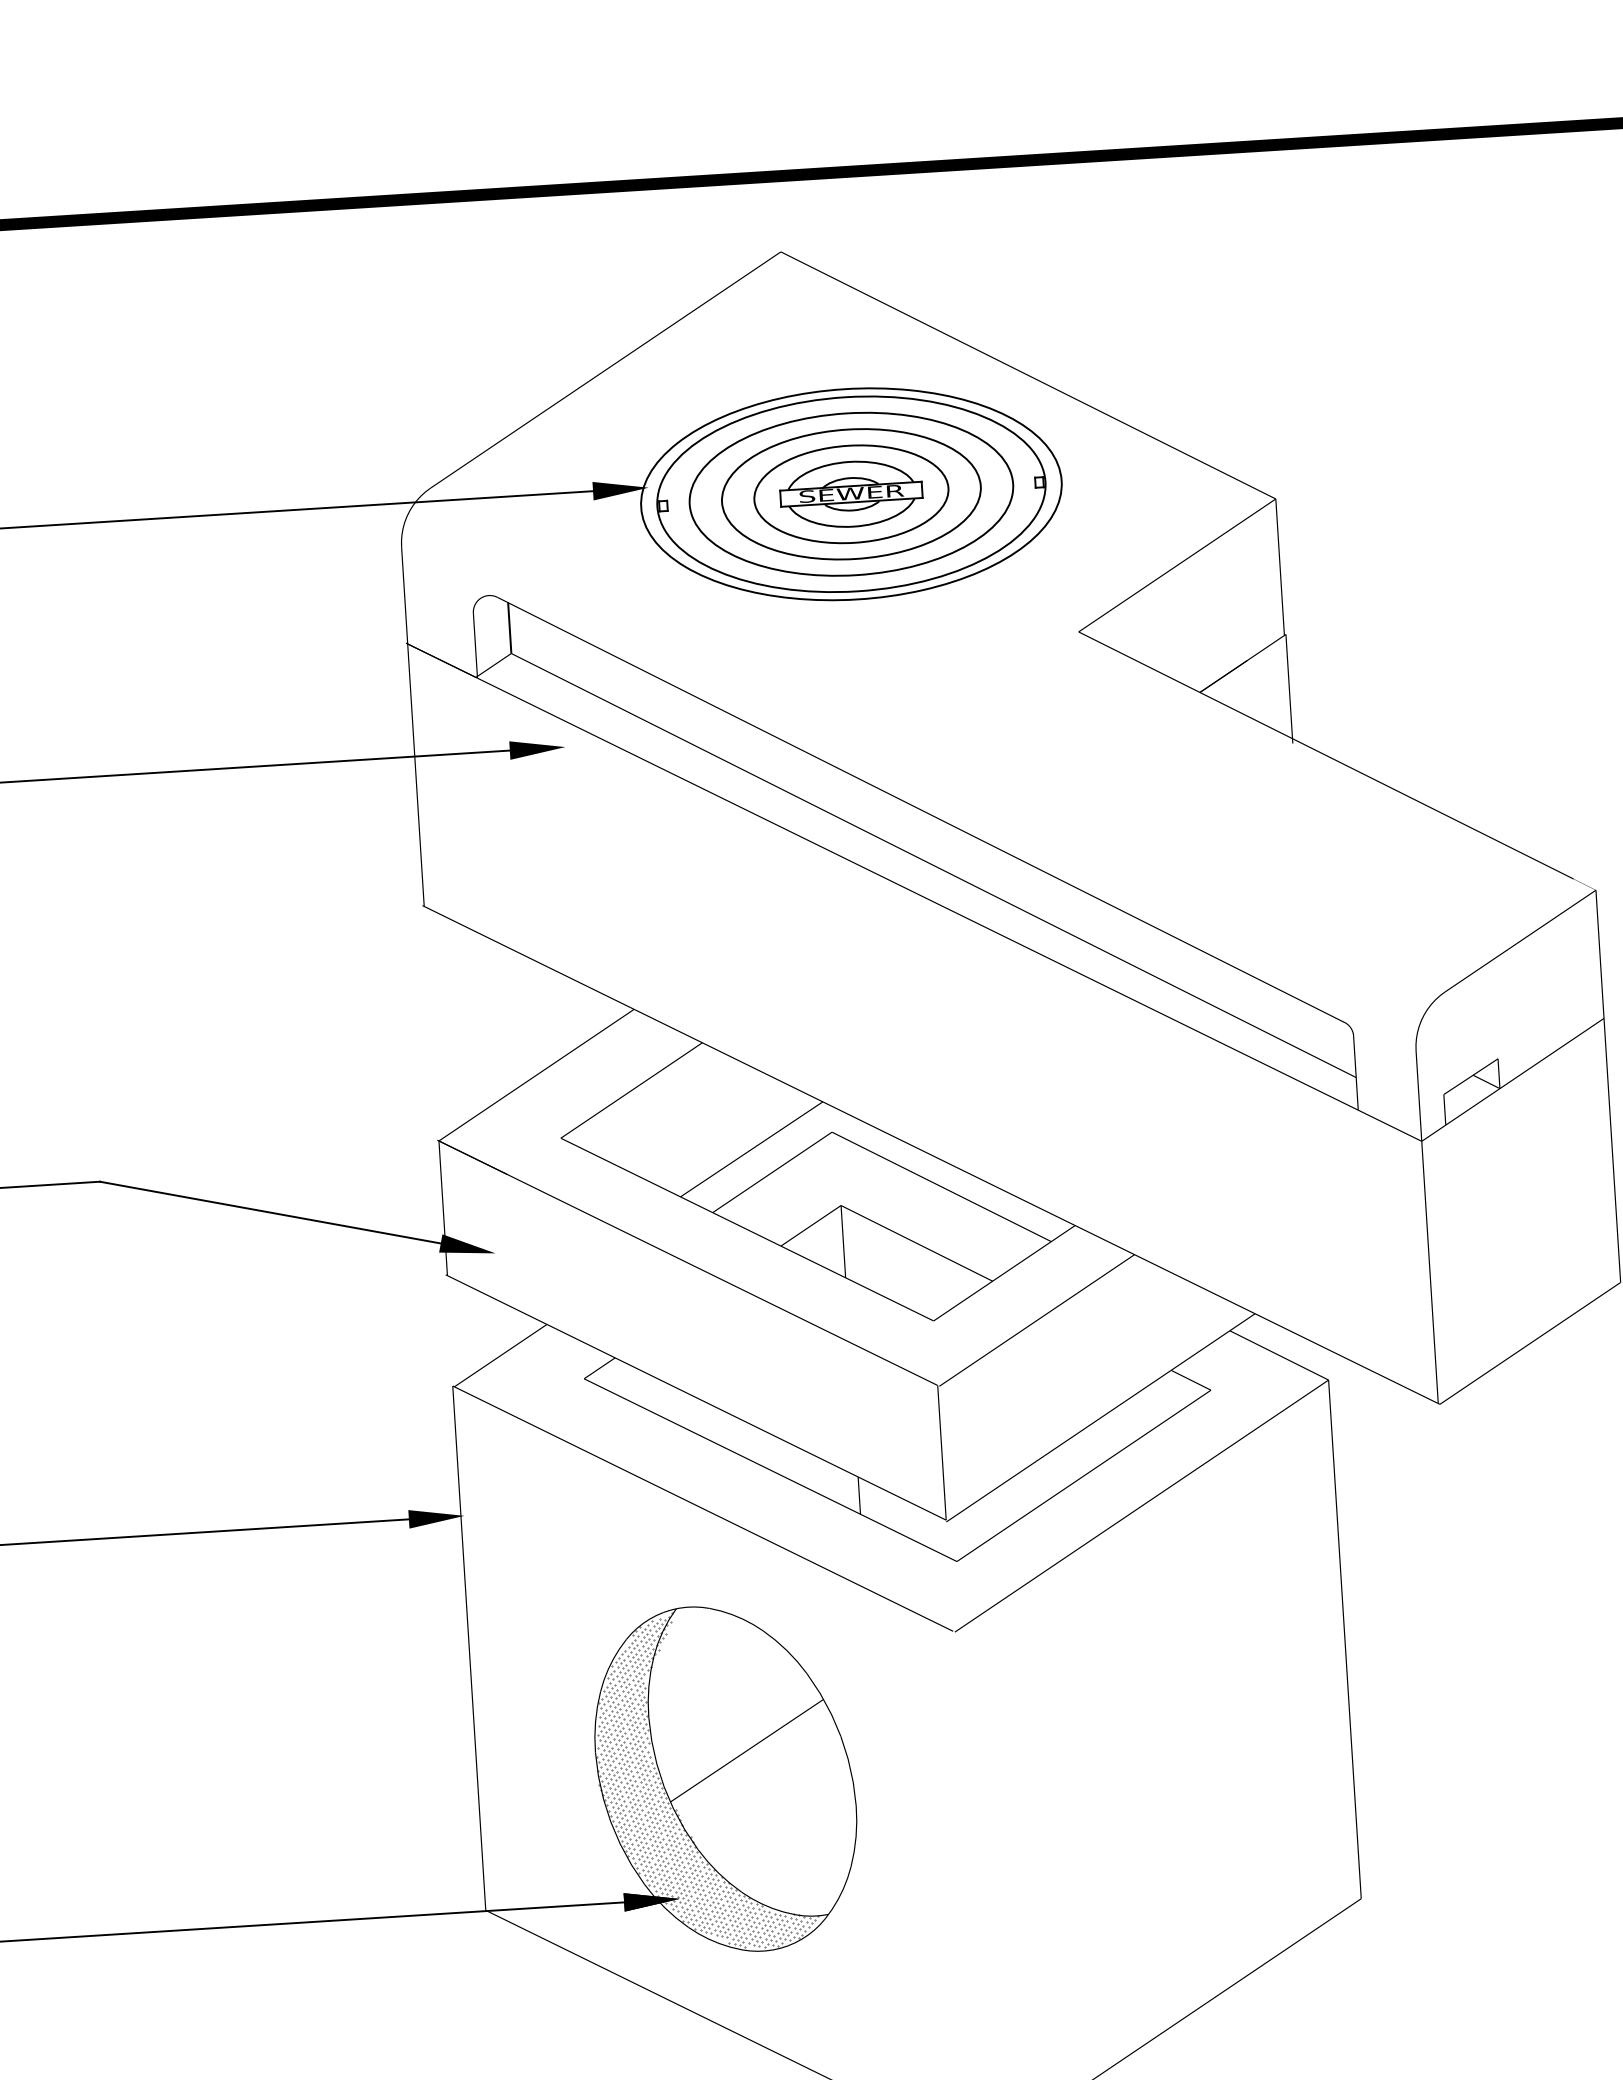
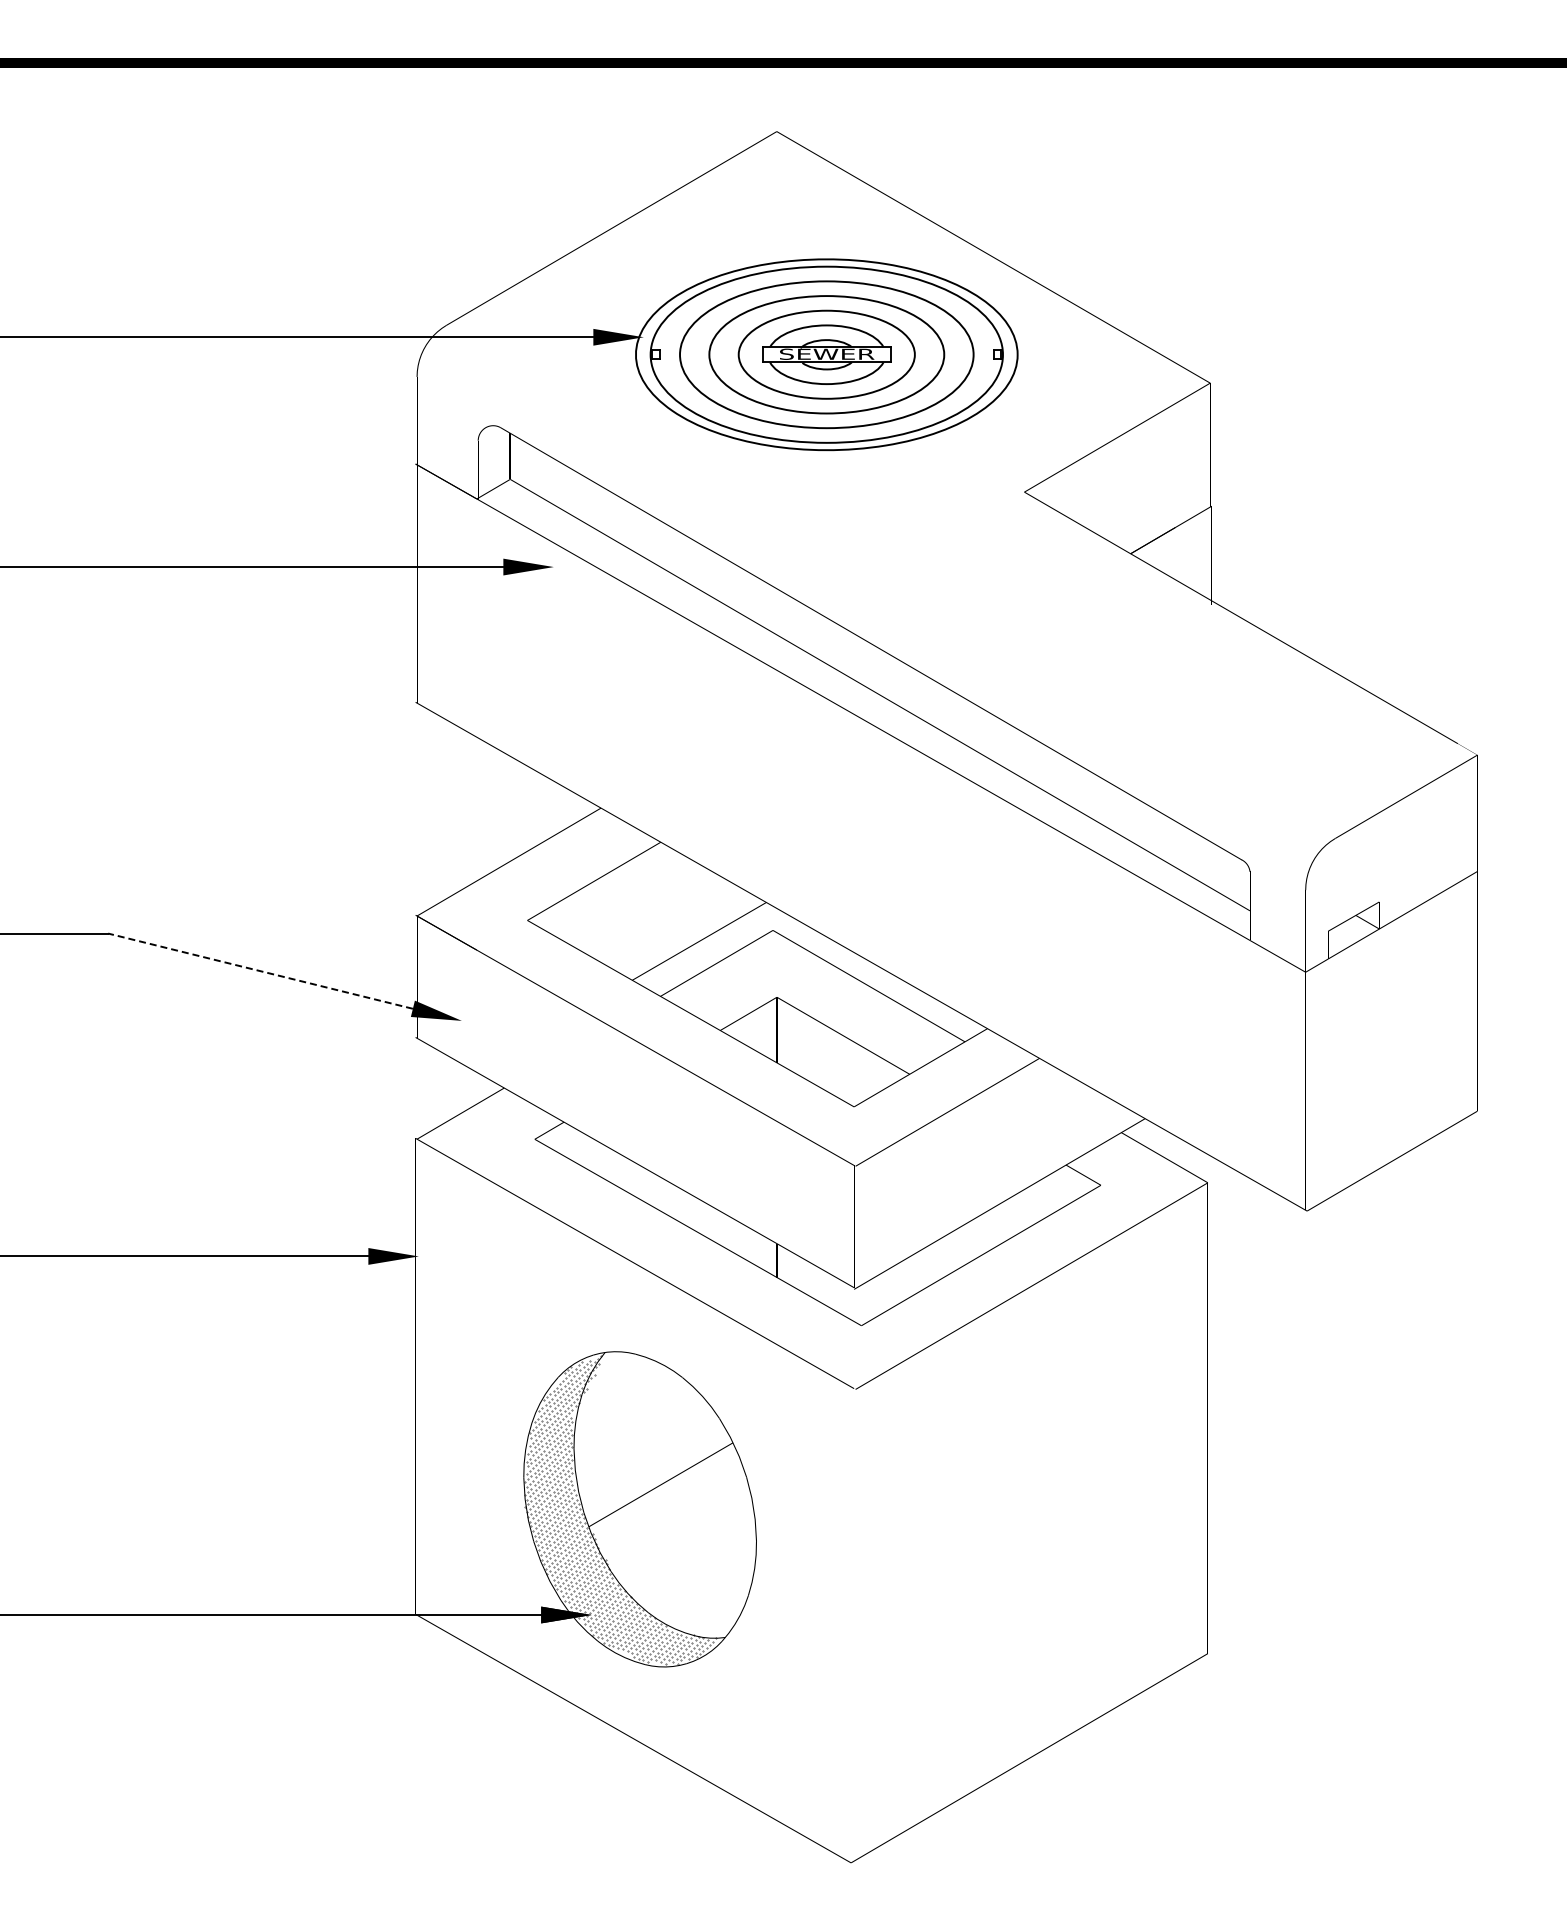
line: (270, 1212) -> (260, 971), solid -> dashed

